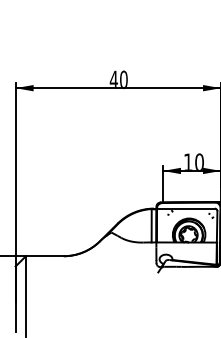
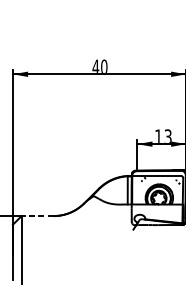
text: (199, 161) -> (168, 136), 10 -> 13
line: (44, 256) -> (37, 216), solid -> dashed

